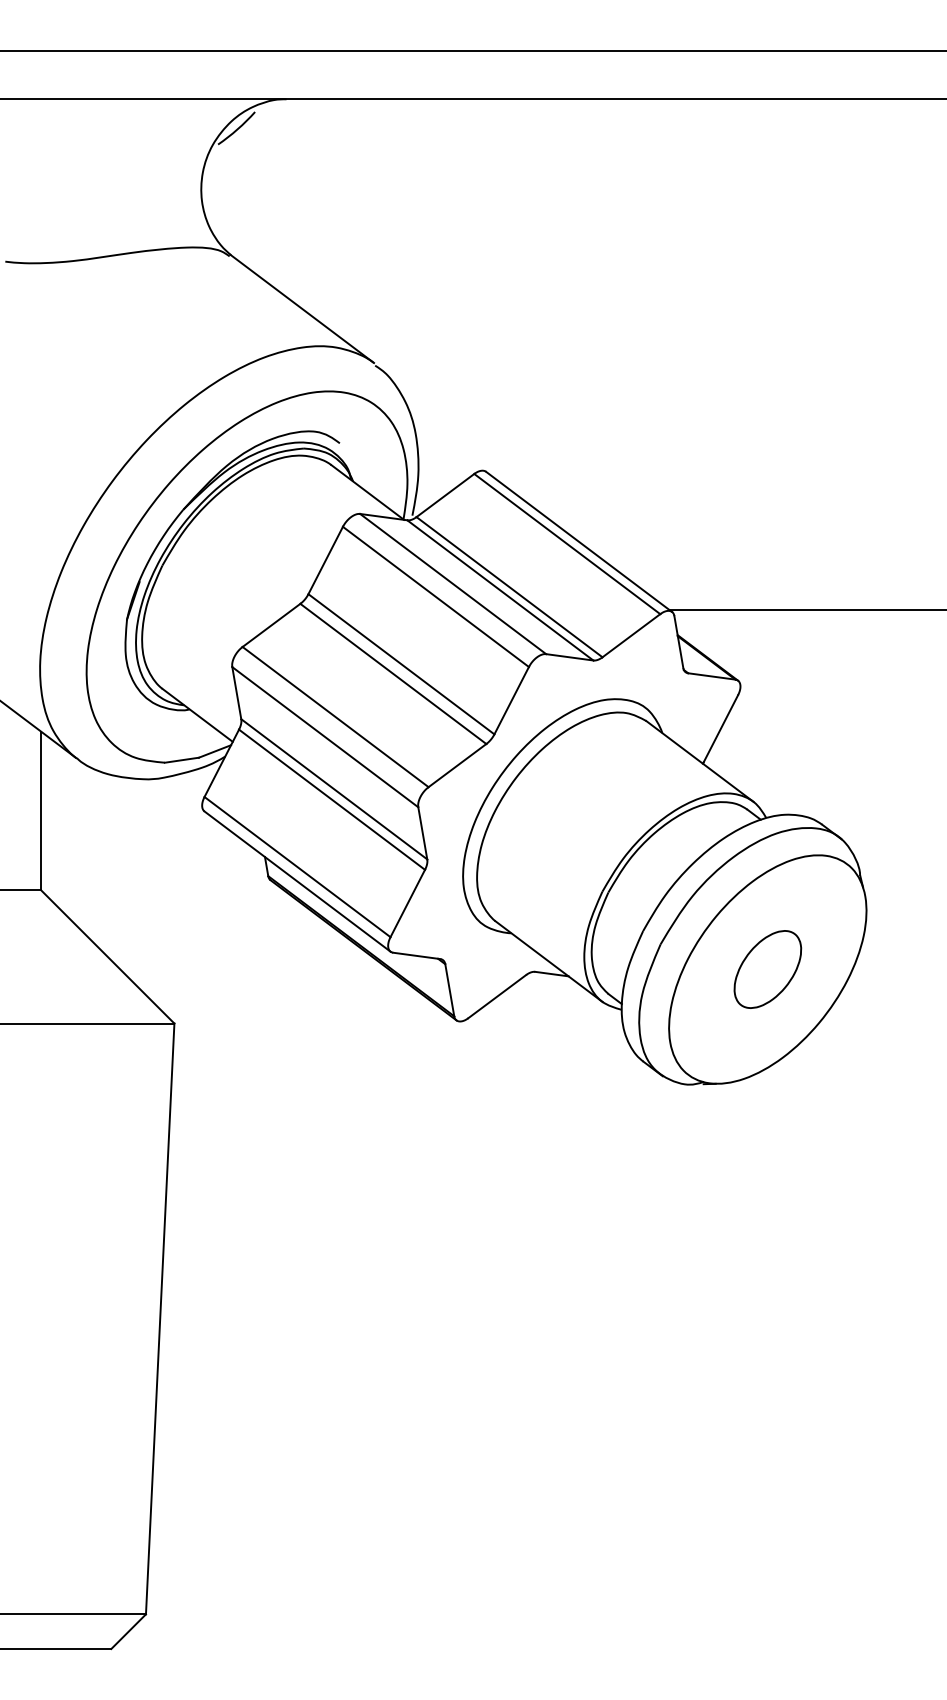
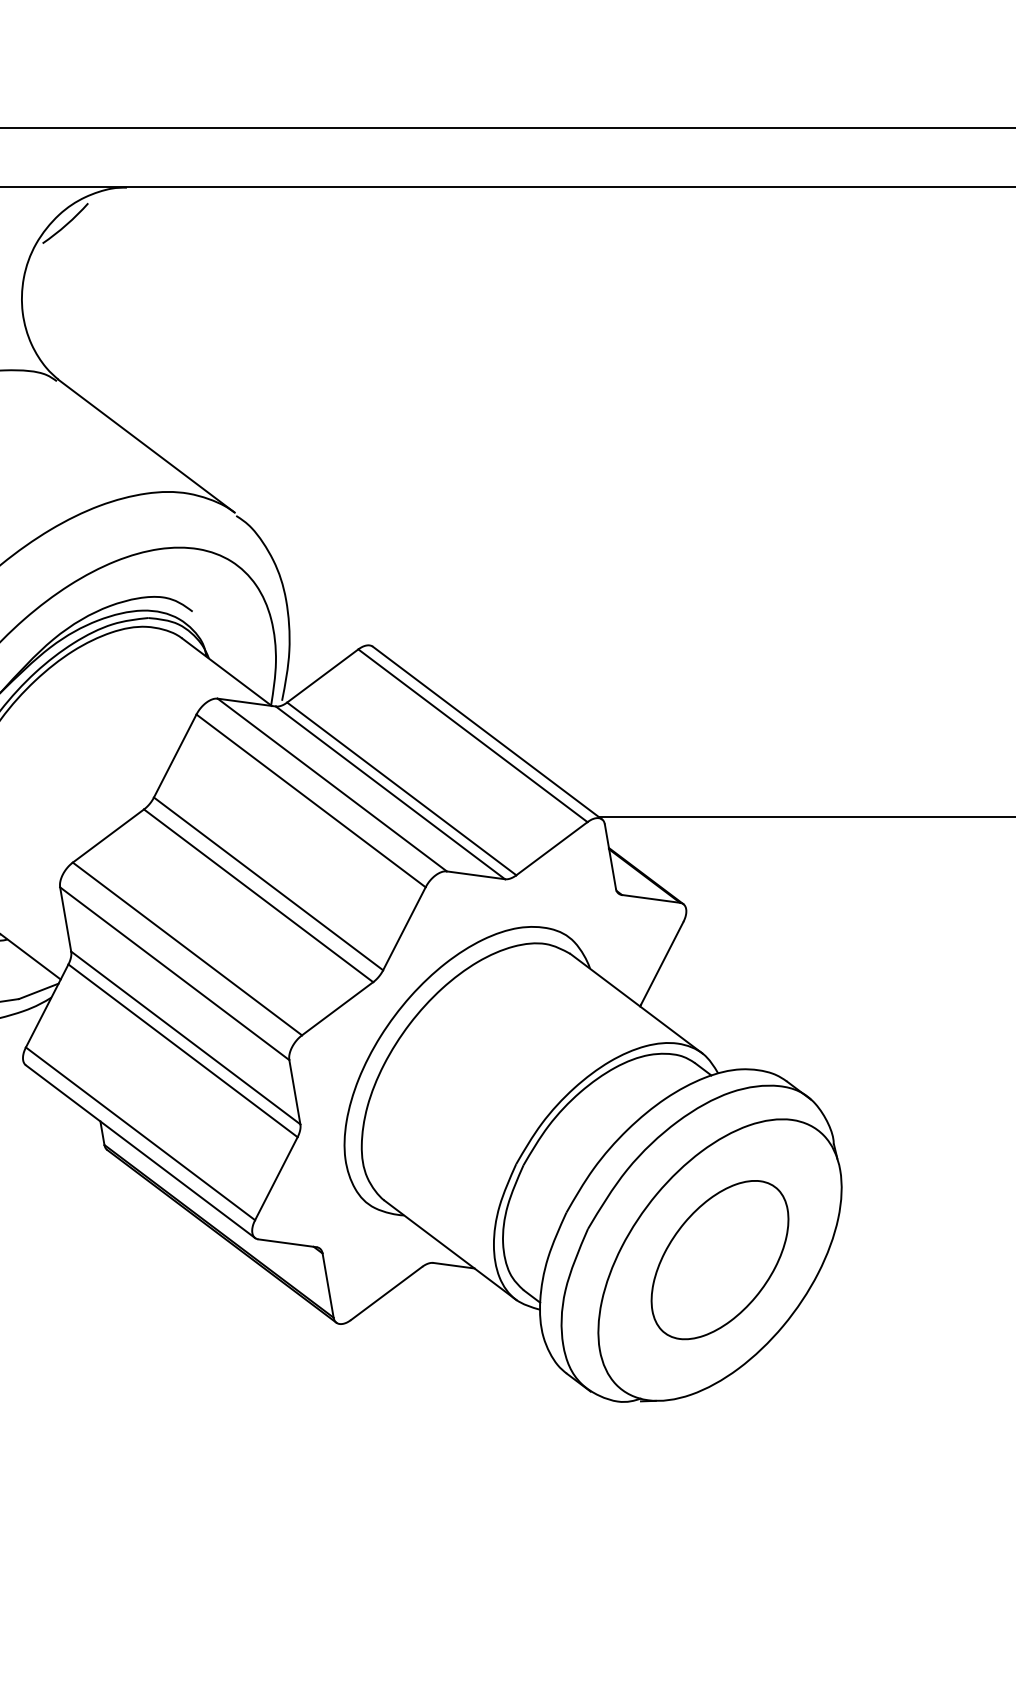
part: (767, 969) -> (719, 1260), size x1.67

